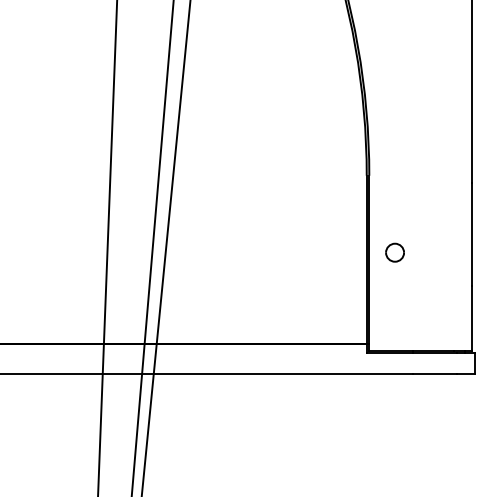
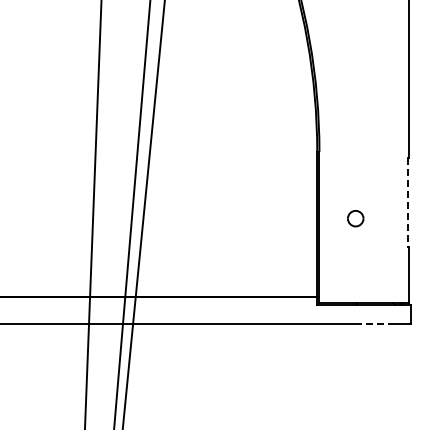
line: (472, 234) -> (408, 202), solid -> dashed
part: (394, 252) -> (355, 218), moved
line: (435, 374) -> (376, 323), solid -> dashed

